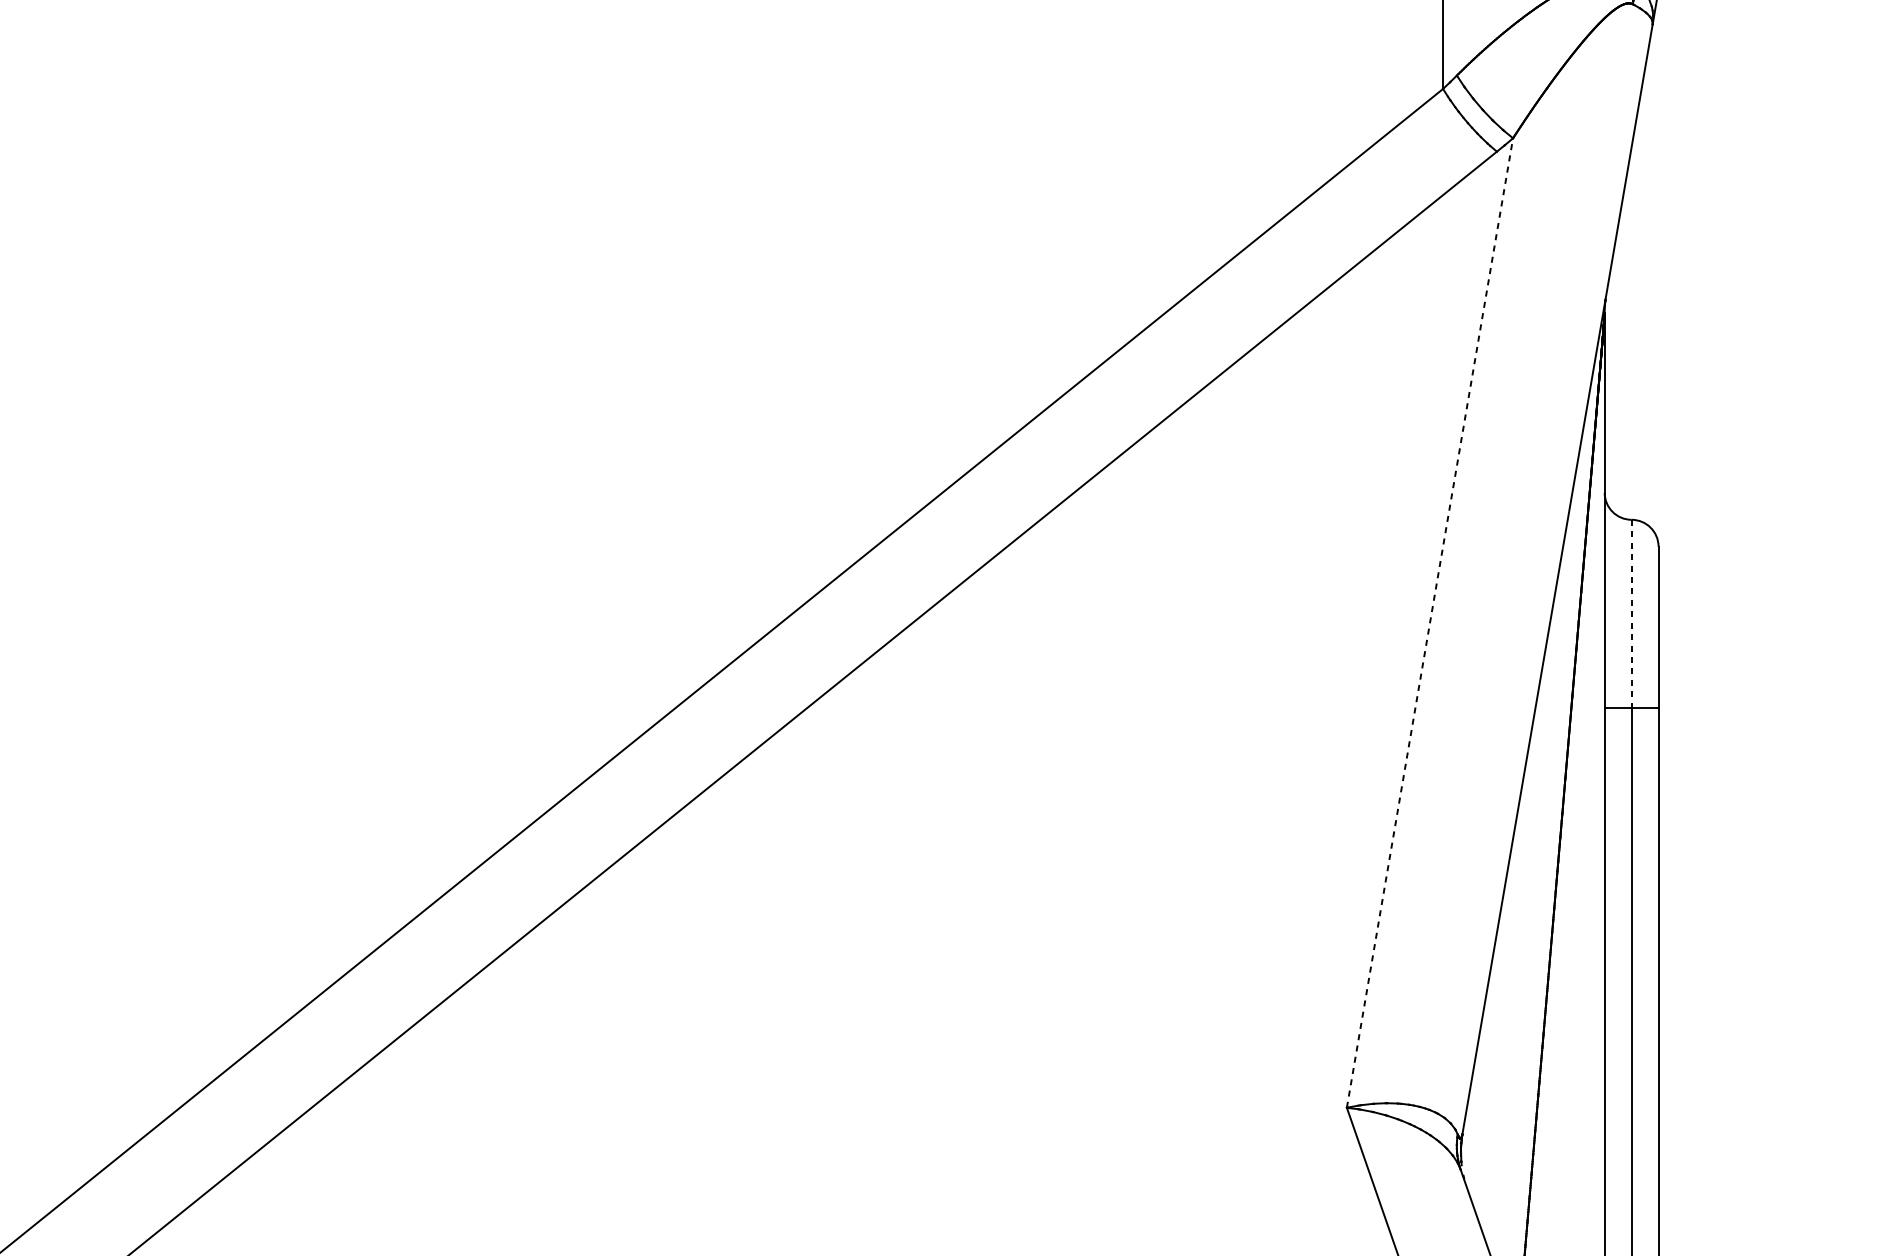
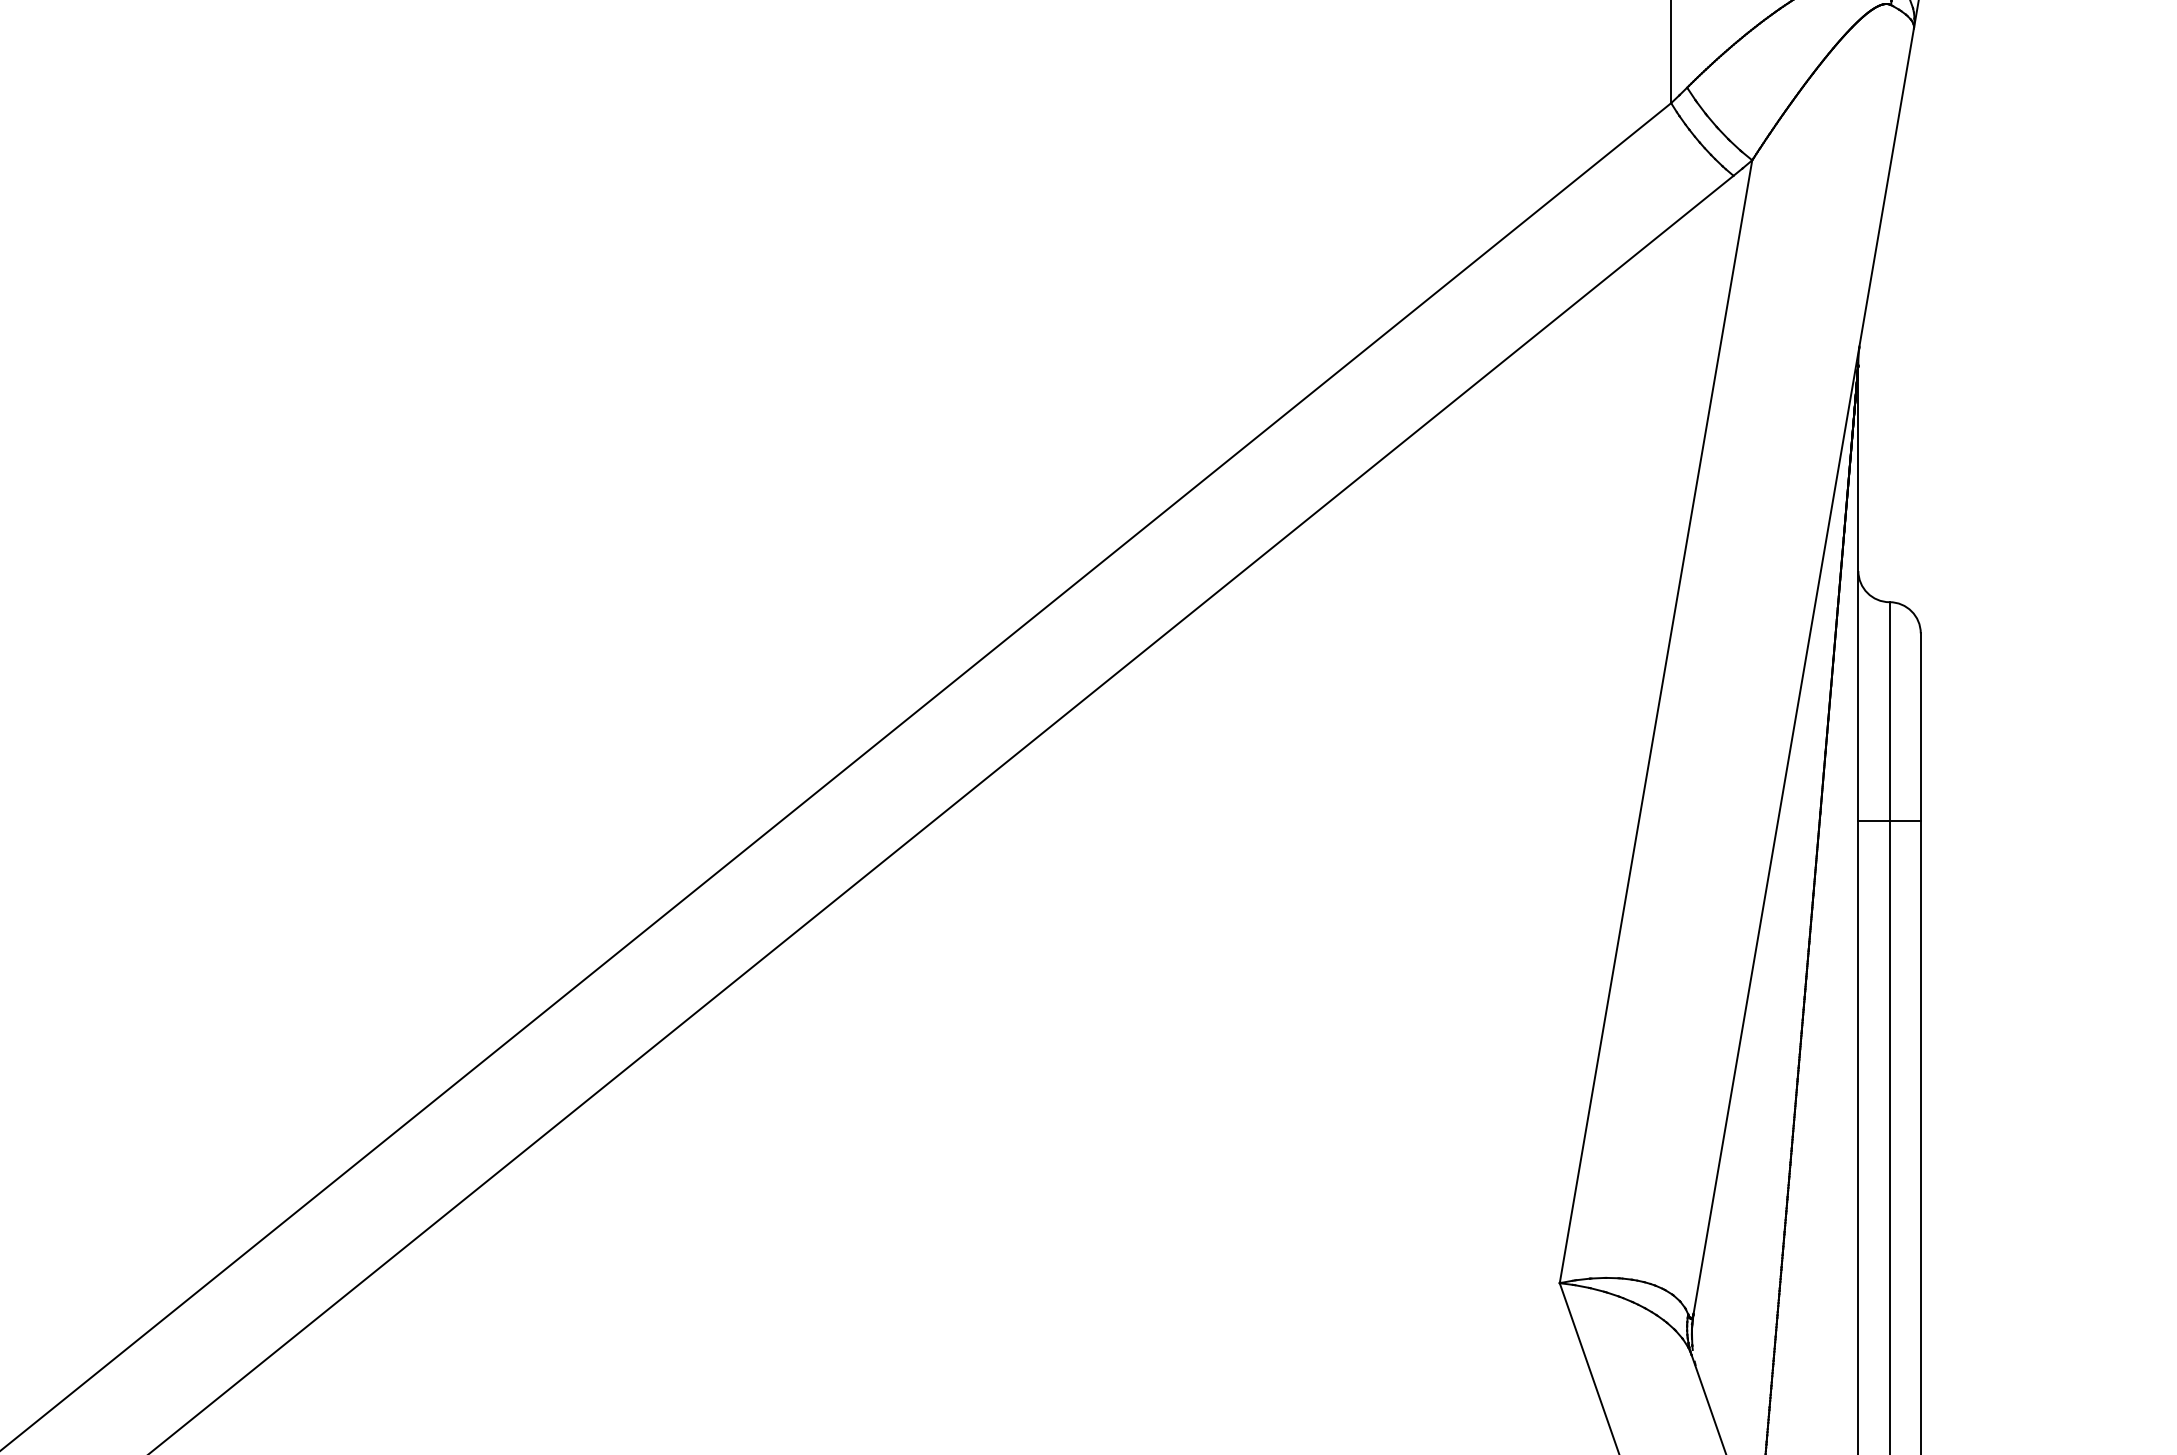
line: (1631, 614) -> (1889, 711), dashed -> solid
line: (1430, 622) -> (1656, 721), dashed -> solid

